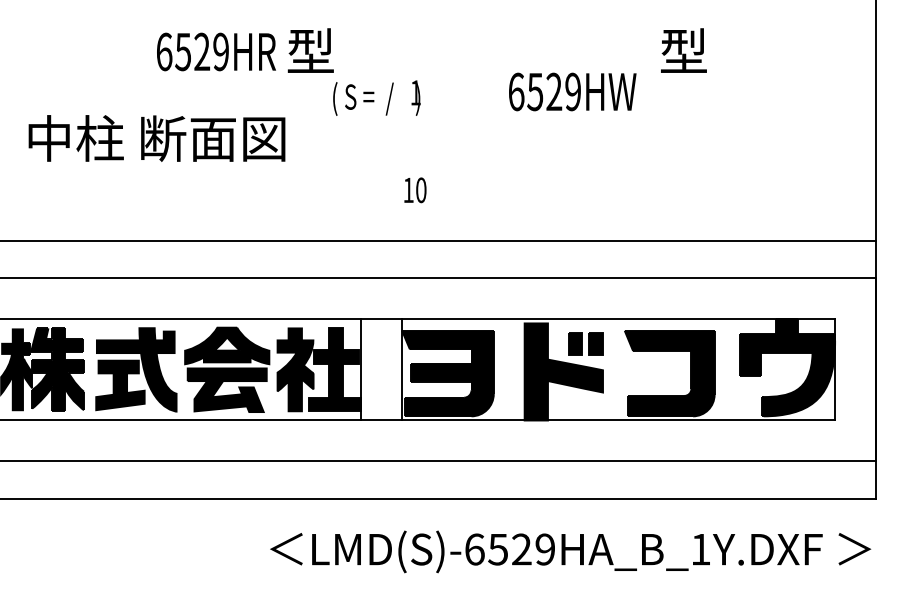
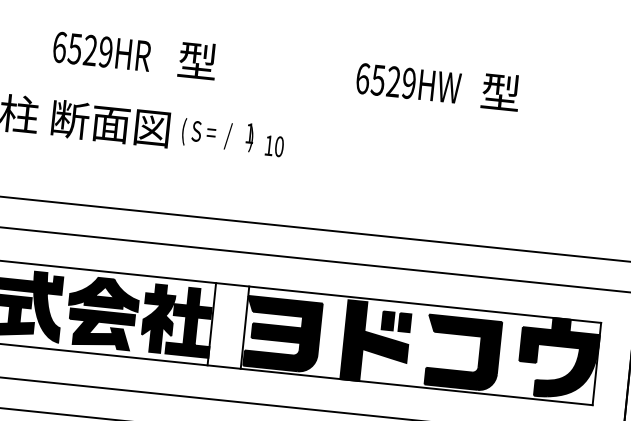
text: (216, 51) -> (102, 51), moved
text: (572, 91) -> (408, 83), moved
text: (376, 97) -> (217, 133), moved
text: (415, 190) -> (274, 146), moved

